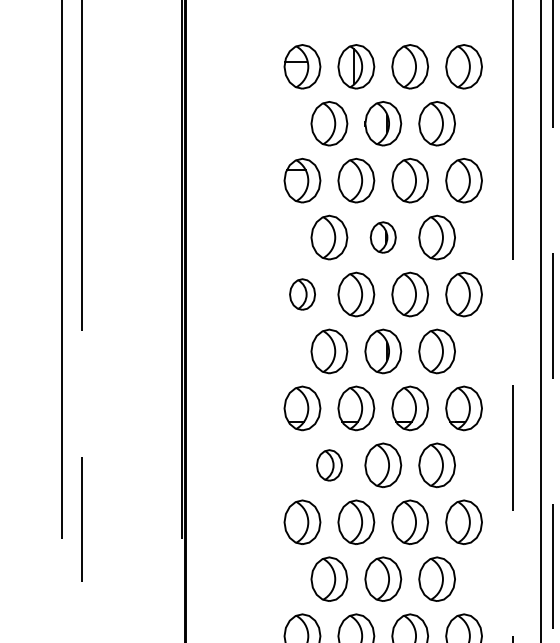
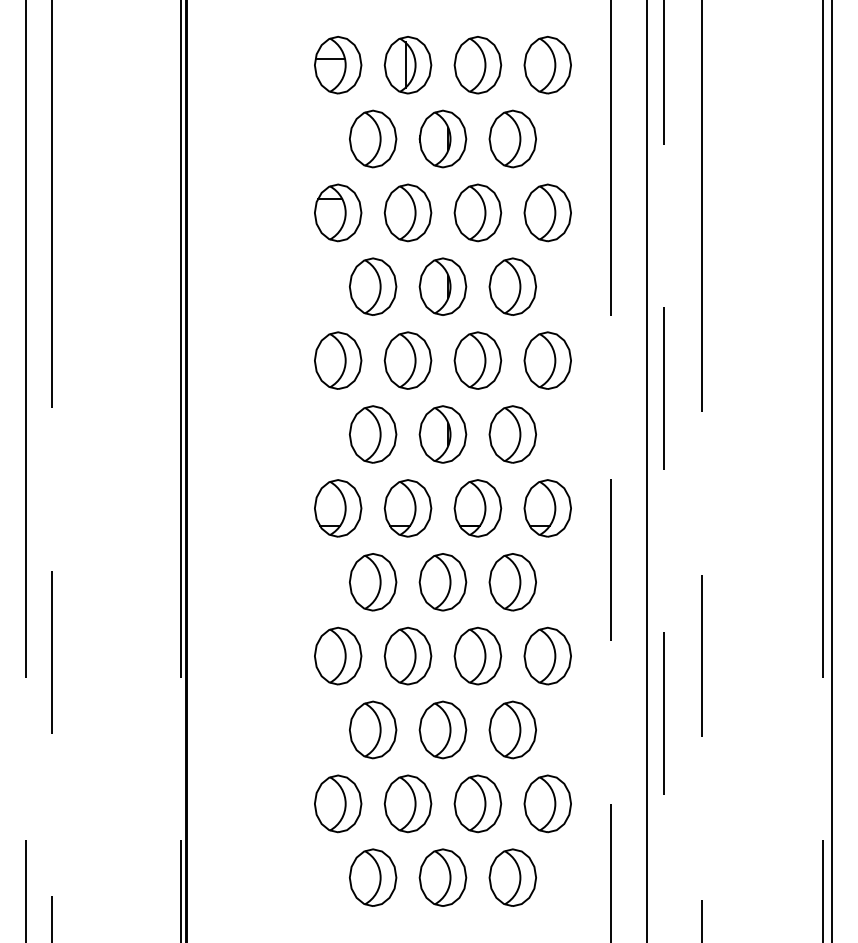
part: (382, 237) -> (442, 286), size x1.43
part: (302, 294) -> (338, 360), size x1.43
part: (329, 465) -> (373, 582), size x1.43

